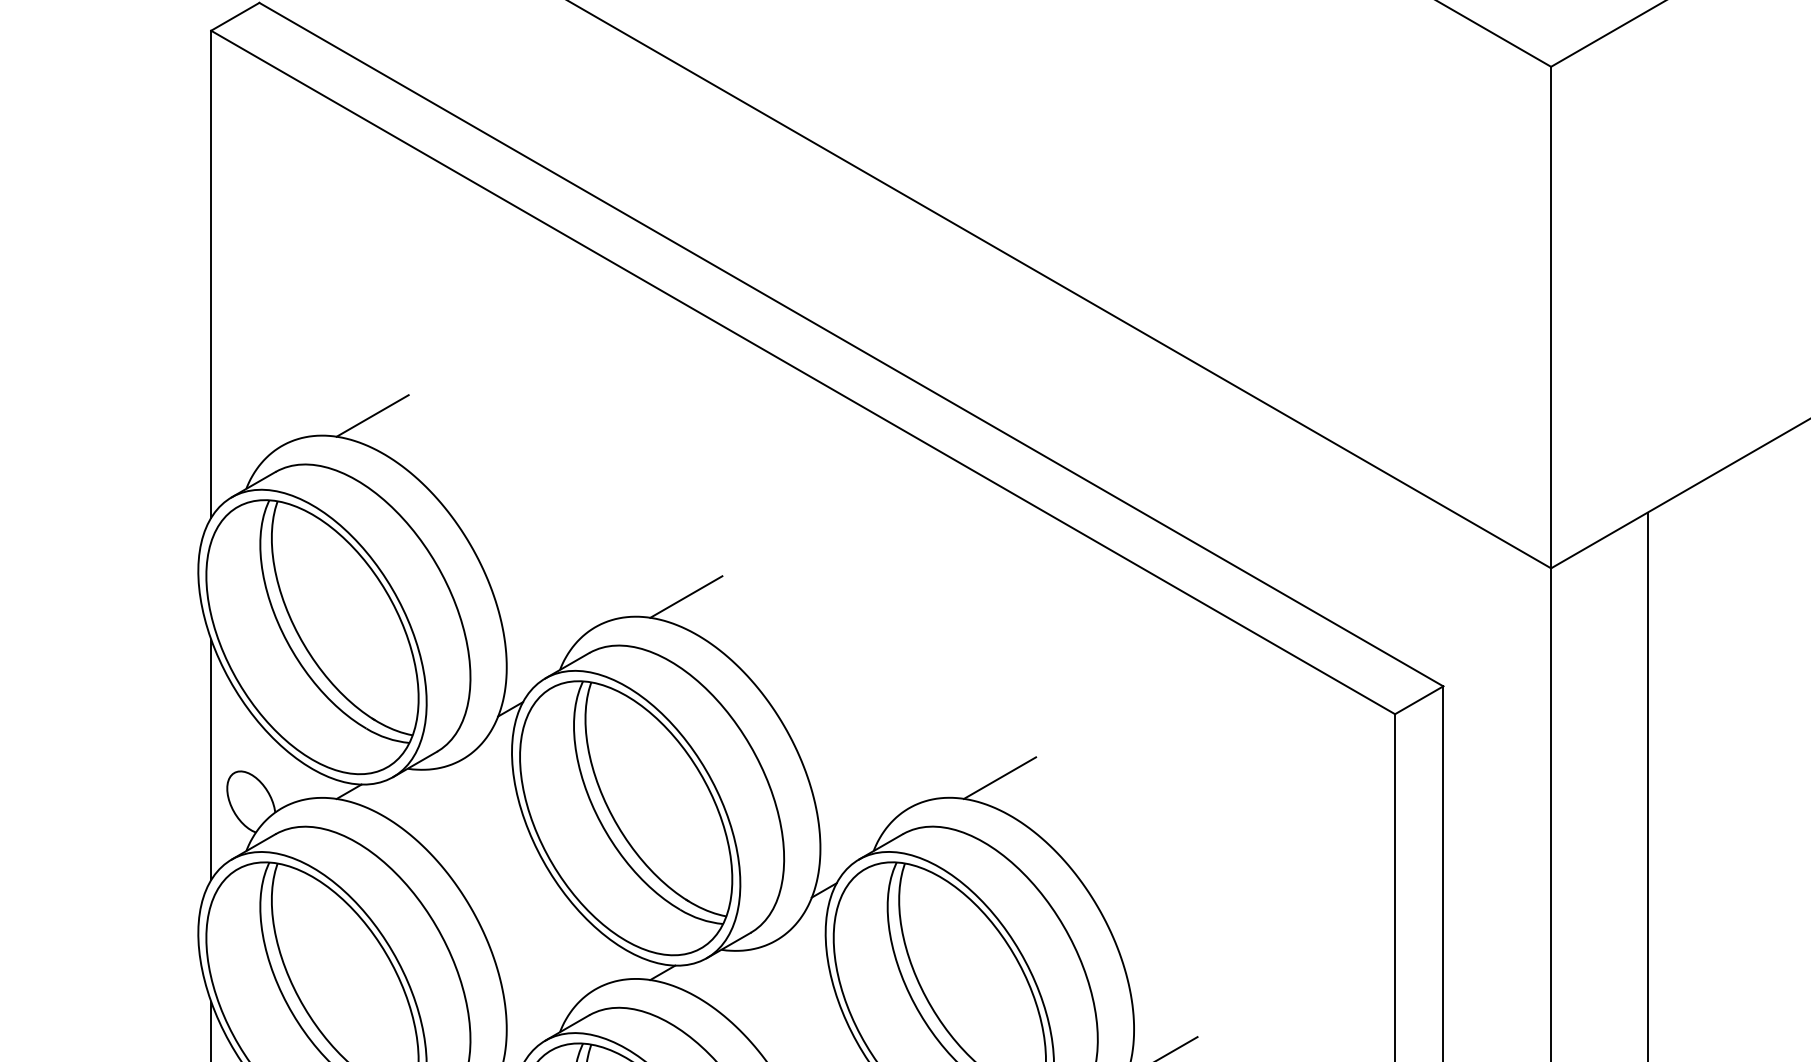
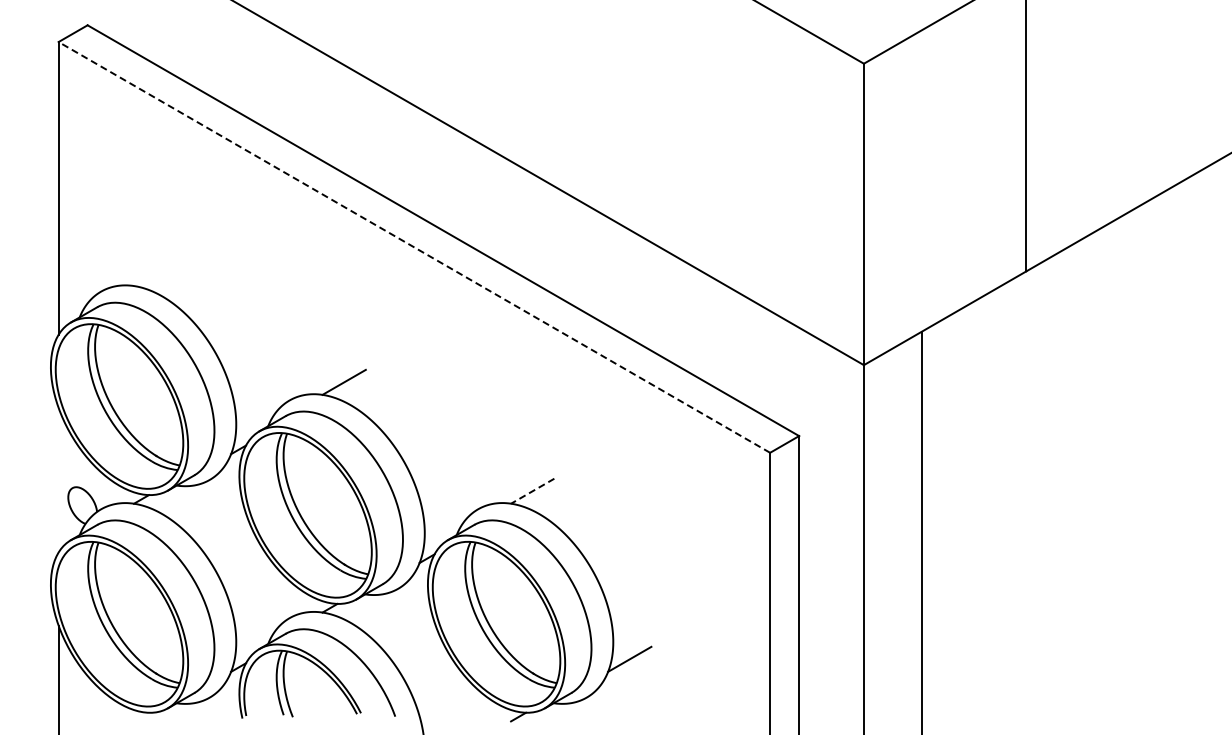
line: (803, 372) -> (414, 247), solid -> dashed
line: (372, 415) -> (155, 273), removed
line: (210, 758) -> (58, 479), removed
line: (999, 778) -> (532, 491), solid -> dashed

